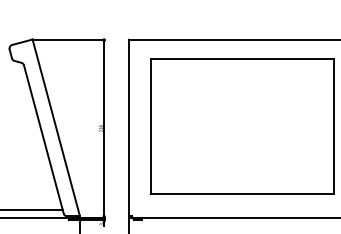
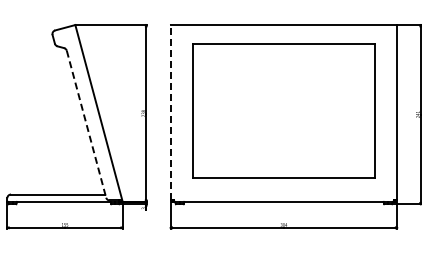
line: (128, 127) -> (170, 112), solid -> dashed
line: (43, 139) -> (86, 124), solid -> dashed

